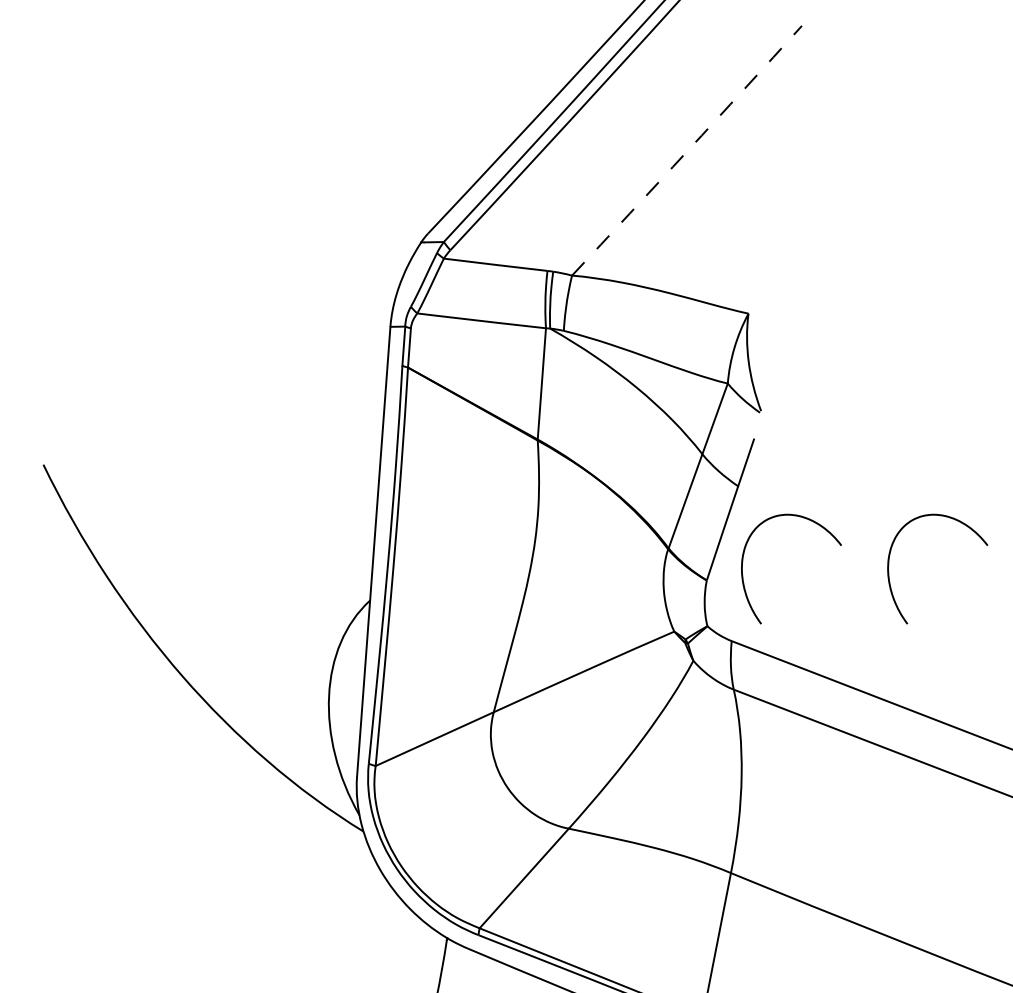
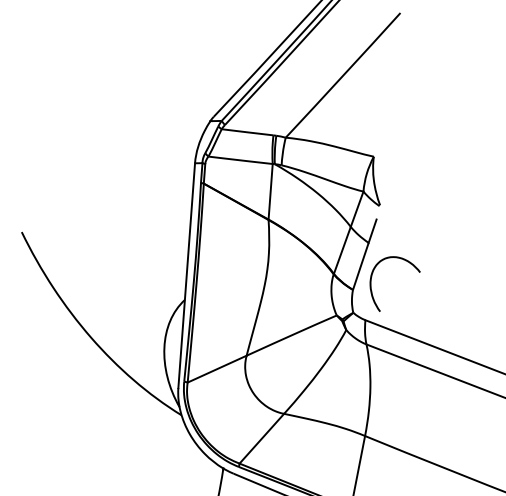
arc: (687, 151) -> (343, 75), dashed -> solid
curve: (890, 567) -> (444, 283), removed

